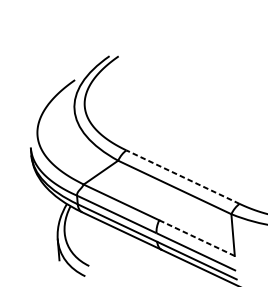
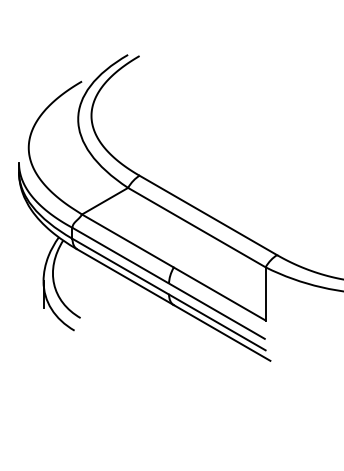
line: (182, 177) -> (207, 215), dashed -> solid
line: (196, 237) -> (219, 293), dashed -> solid

